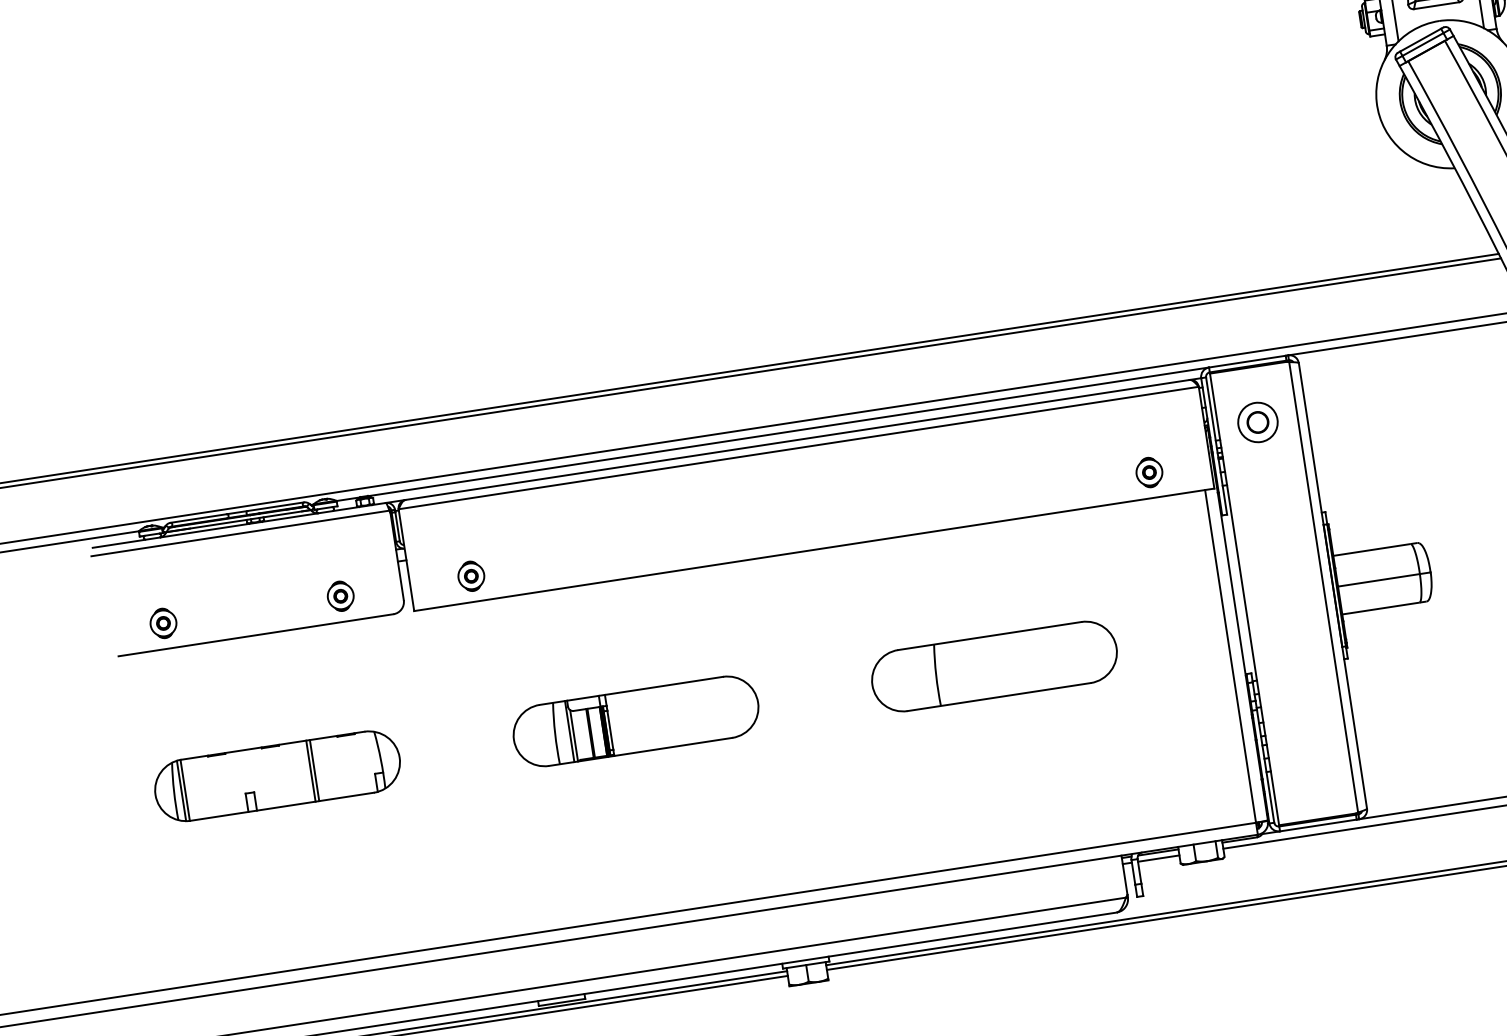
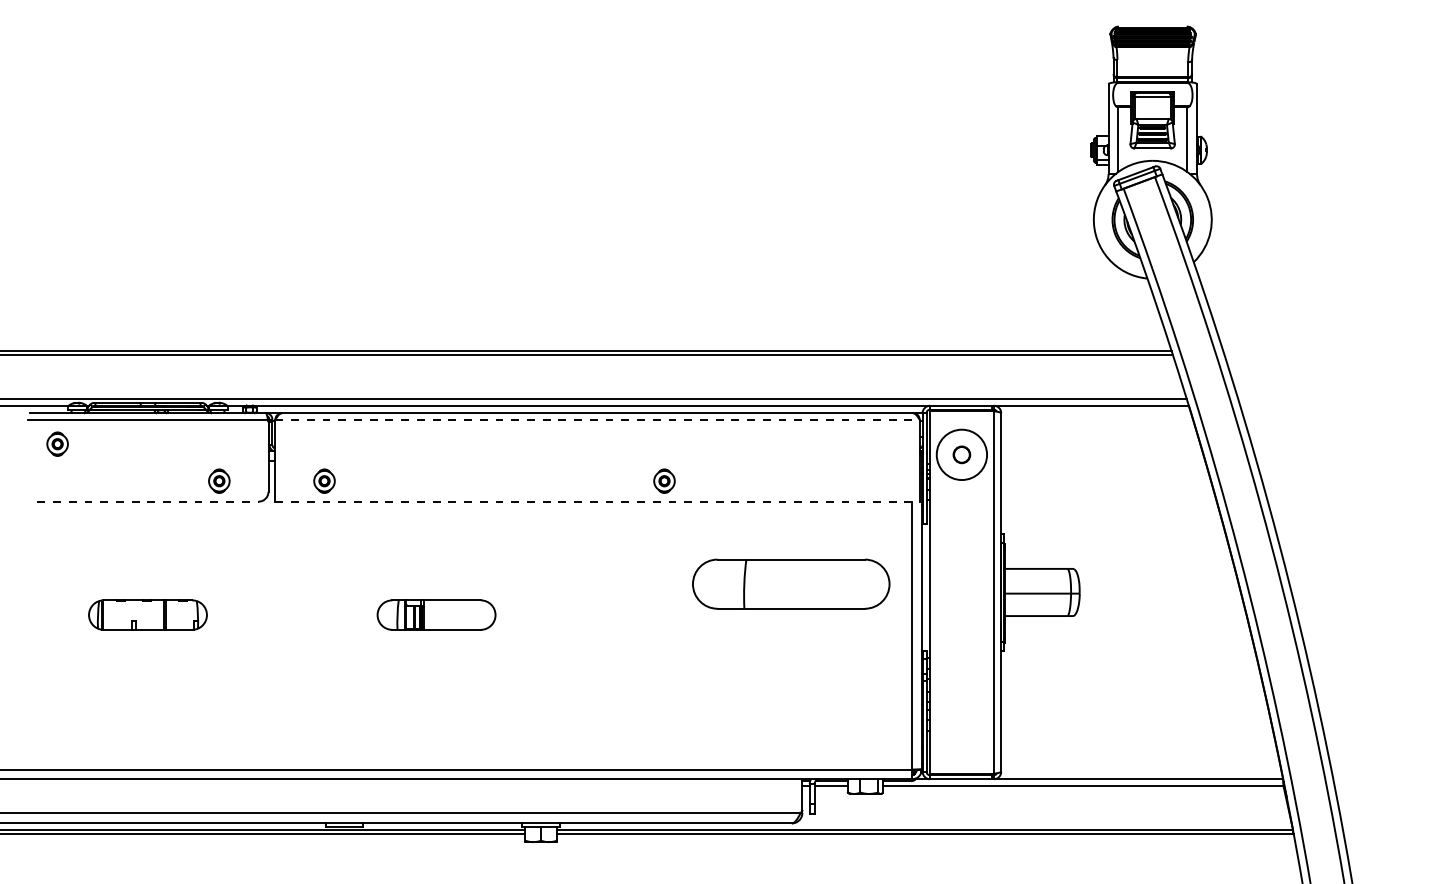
circle: (1257, 422) -> (961, 454), size x1.6
line: (799, 447) -> (598, 419), solid -> dashed
part: (1149, 471) -> (664, 480), moved
line: (815, 549) -> (598, 501), solid -> dashed
part: (163, 622) -> (57, 443), moved
line: (256, 634) -> (148, 501), solid -> dashed
part: (994, 665) -> (791, 583), moved
part: (635, 720) -> (436, 614), size x0.6
part: (276, 775) -> (147, 614), size x0.6

